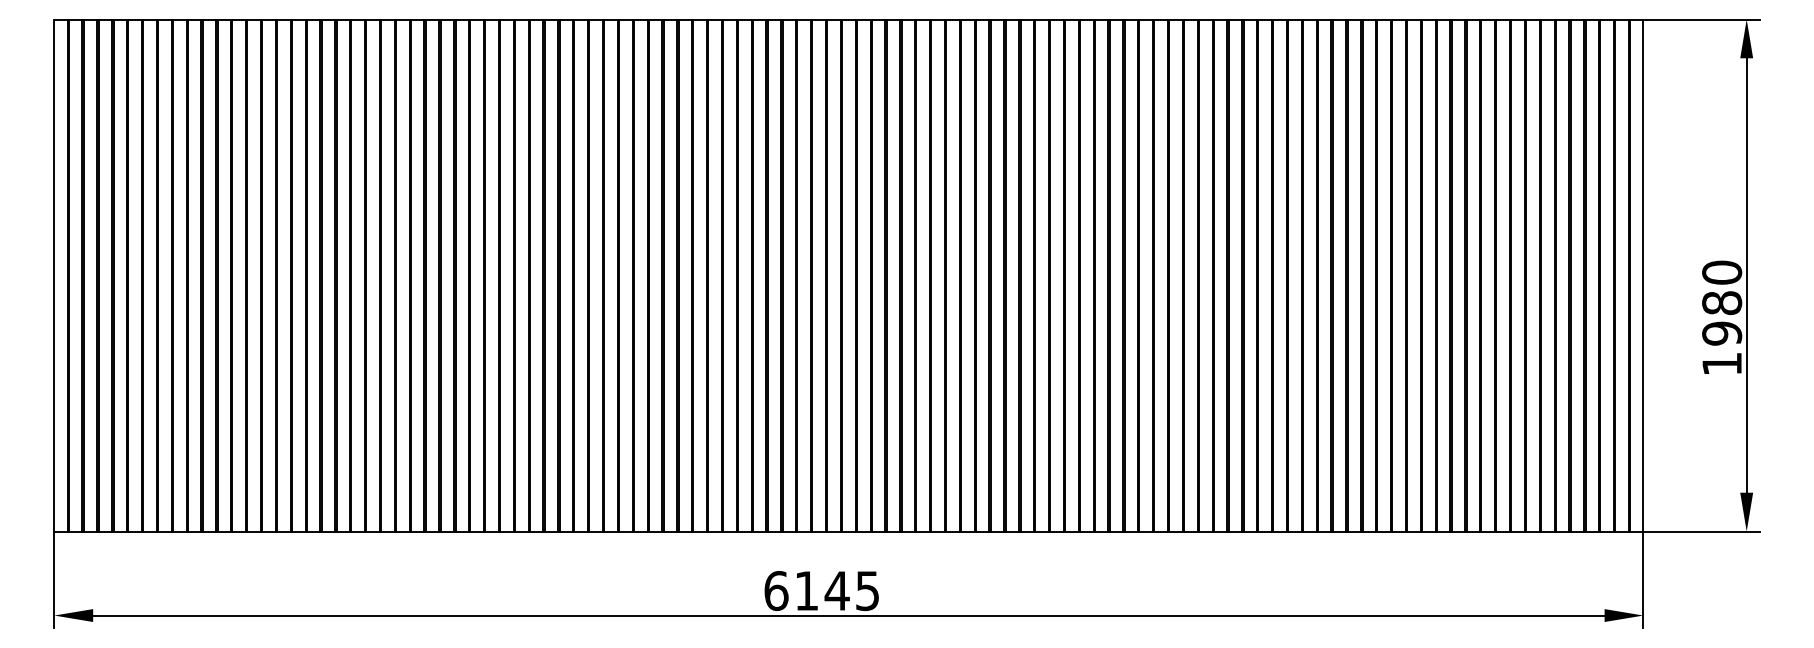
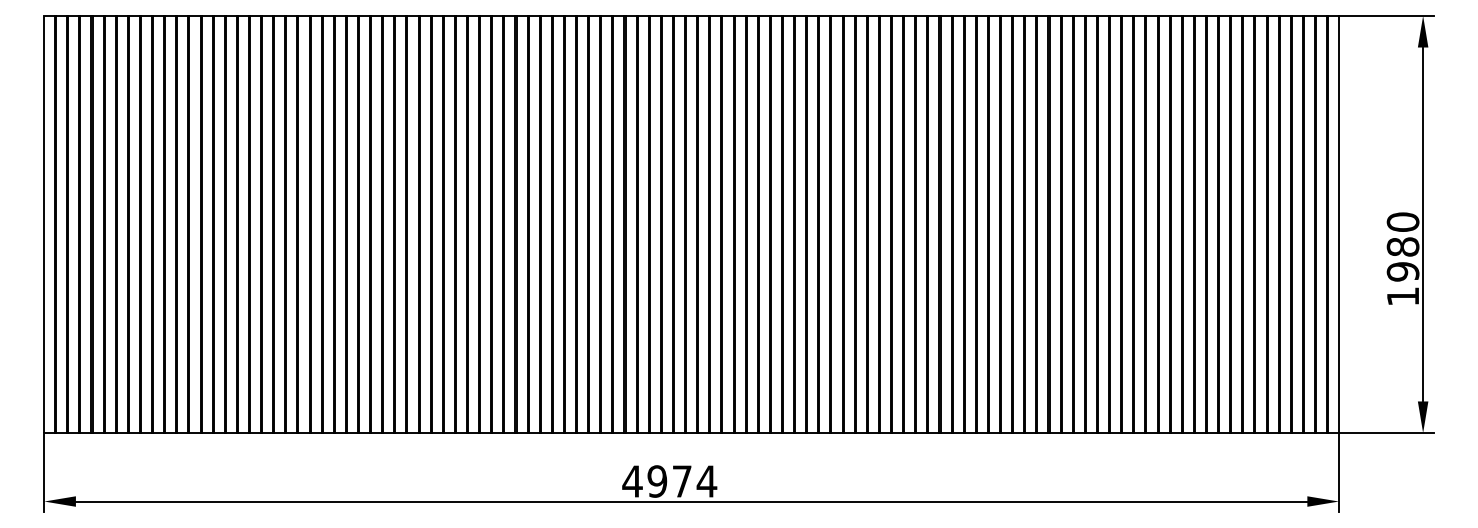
text: (821, 590) -> (669, 481), 6145 -> 4974

